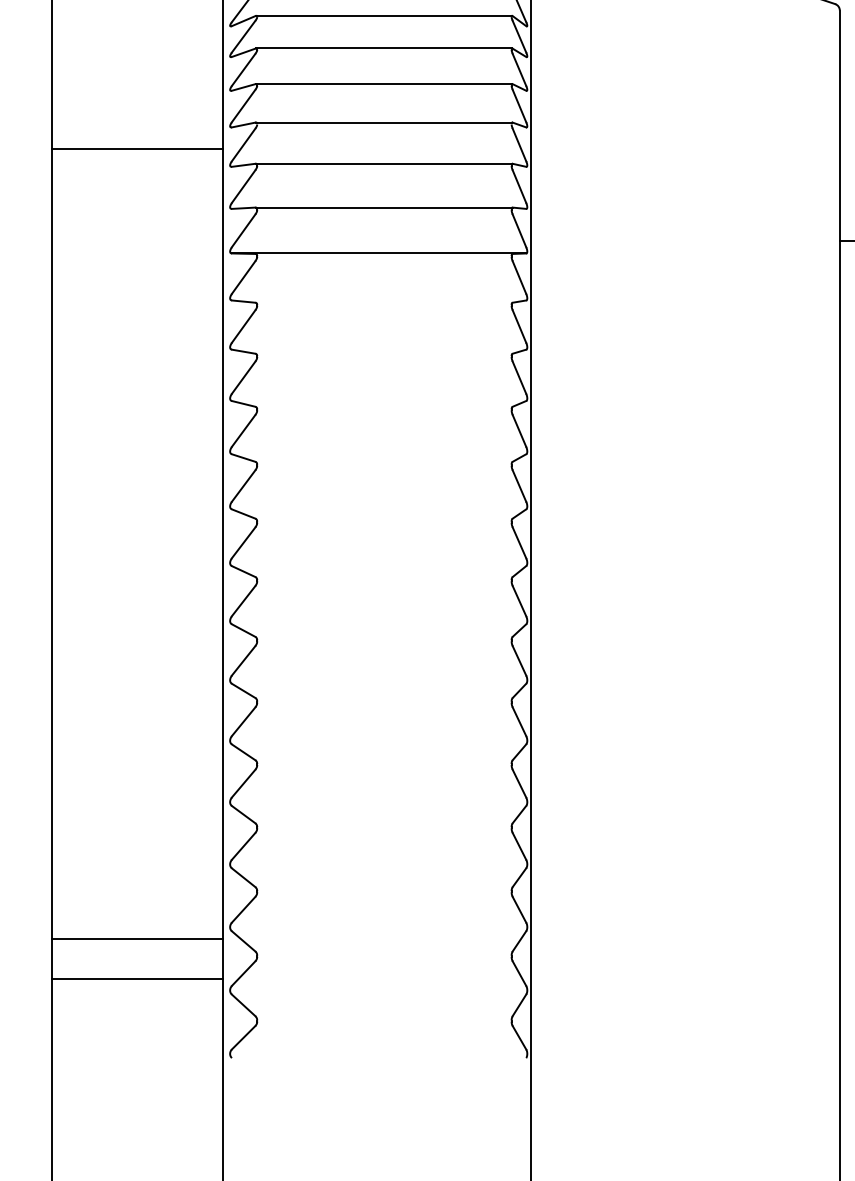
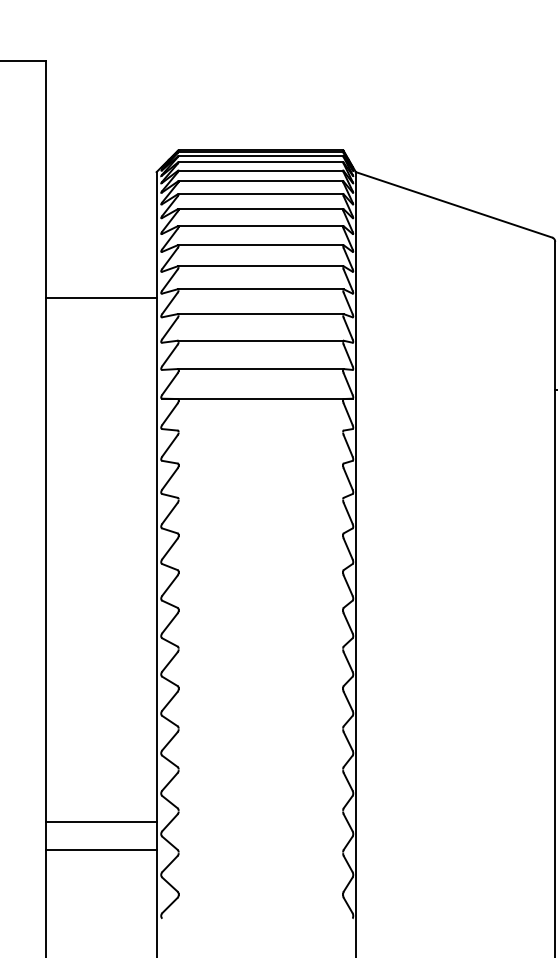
line: (136, 149) -> (100, 298), moved
line: (136, 938) -> (100, 822), moved
line: (136, 978) -> (100, 849), moved

